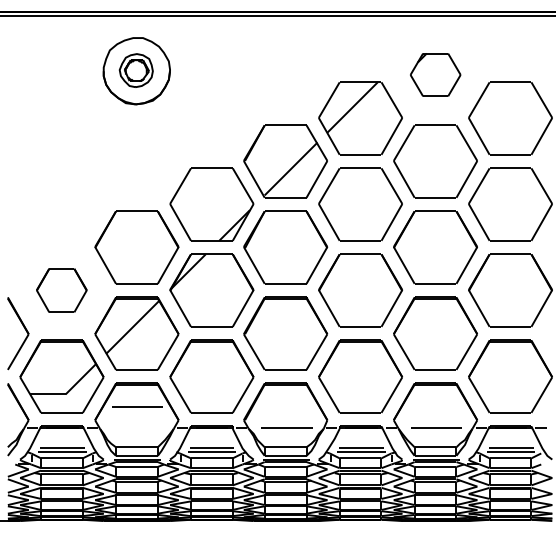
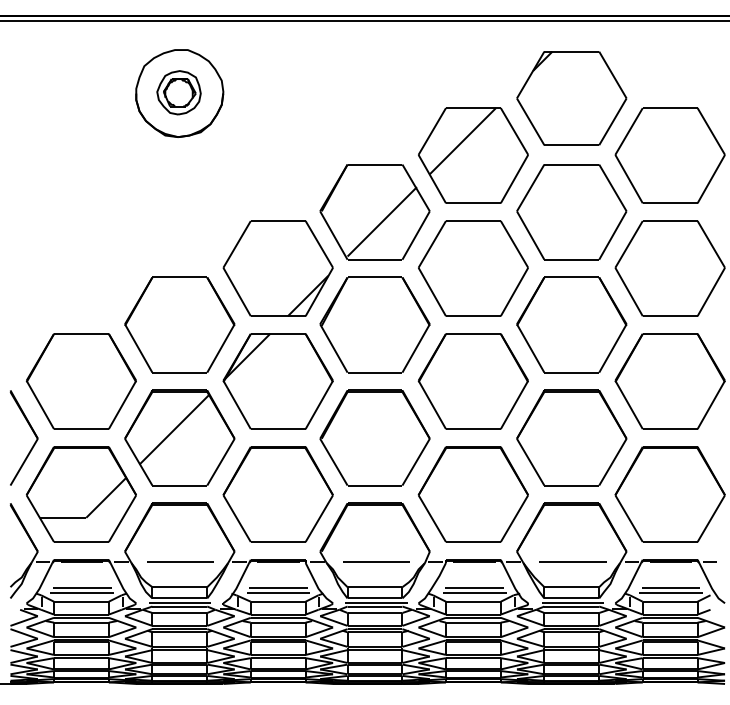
part: (435, 74) -> (571, 98), size x1.67
part: (61, 290) -> (80, 381), size x1.67
line: (137, 406) -> (180, 561), moved

